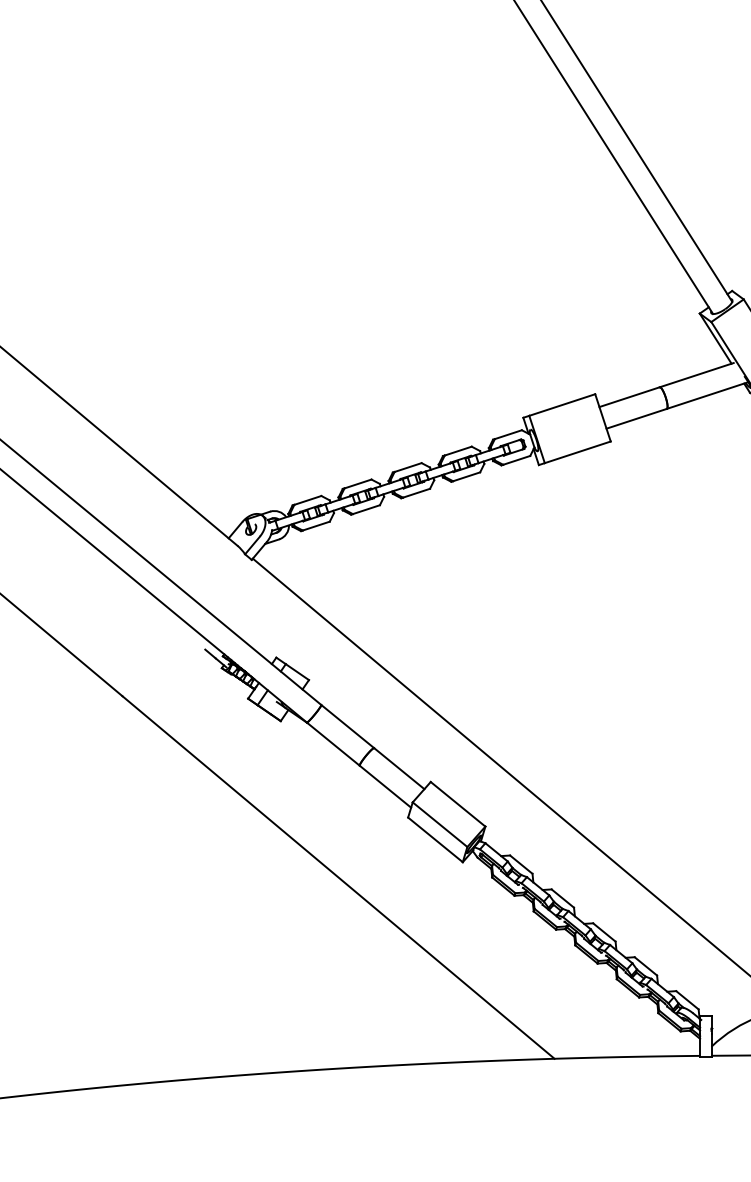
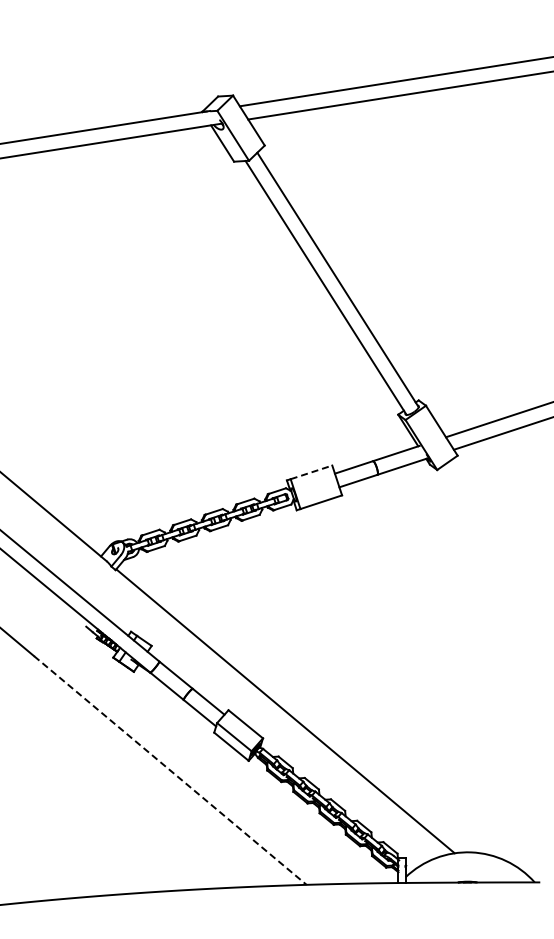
line: (562, 405) -> (311, 472), solid -> dashed
line: (338, 877) -> (170, 770), solid -> dashed

